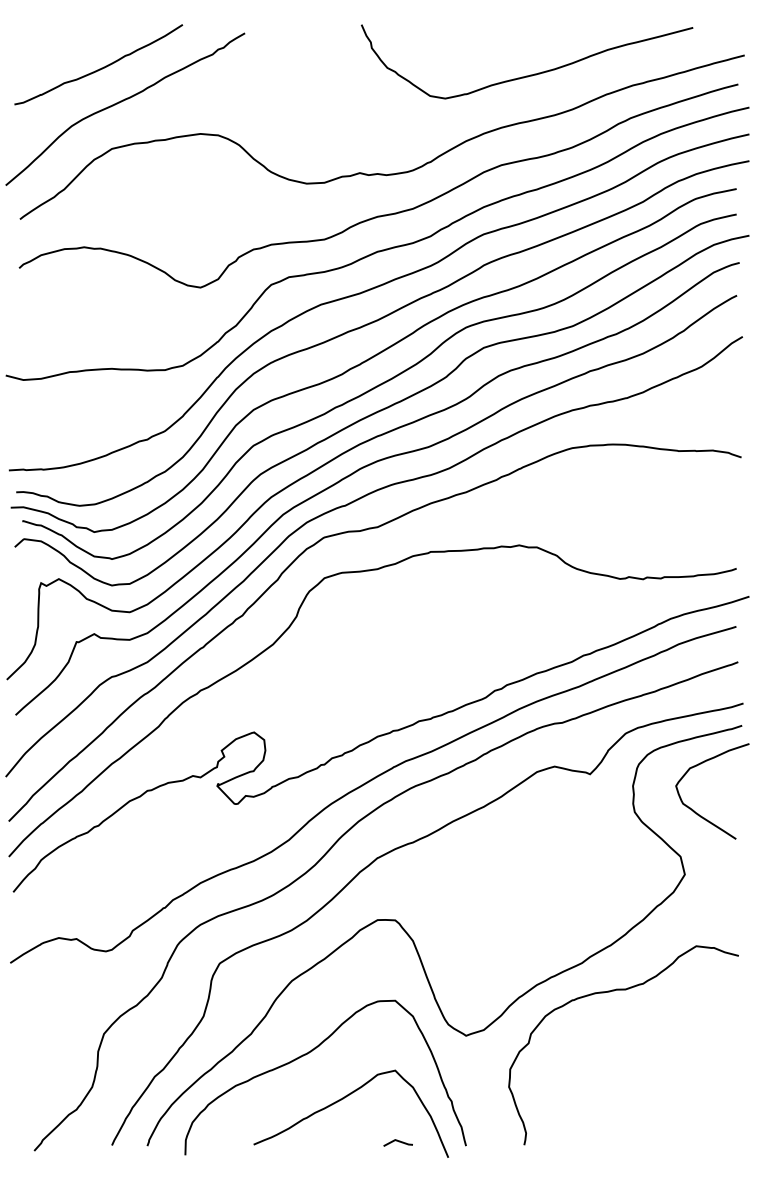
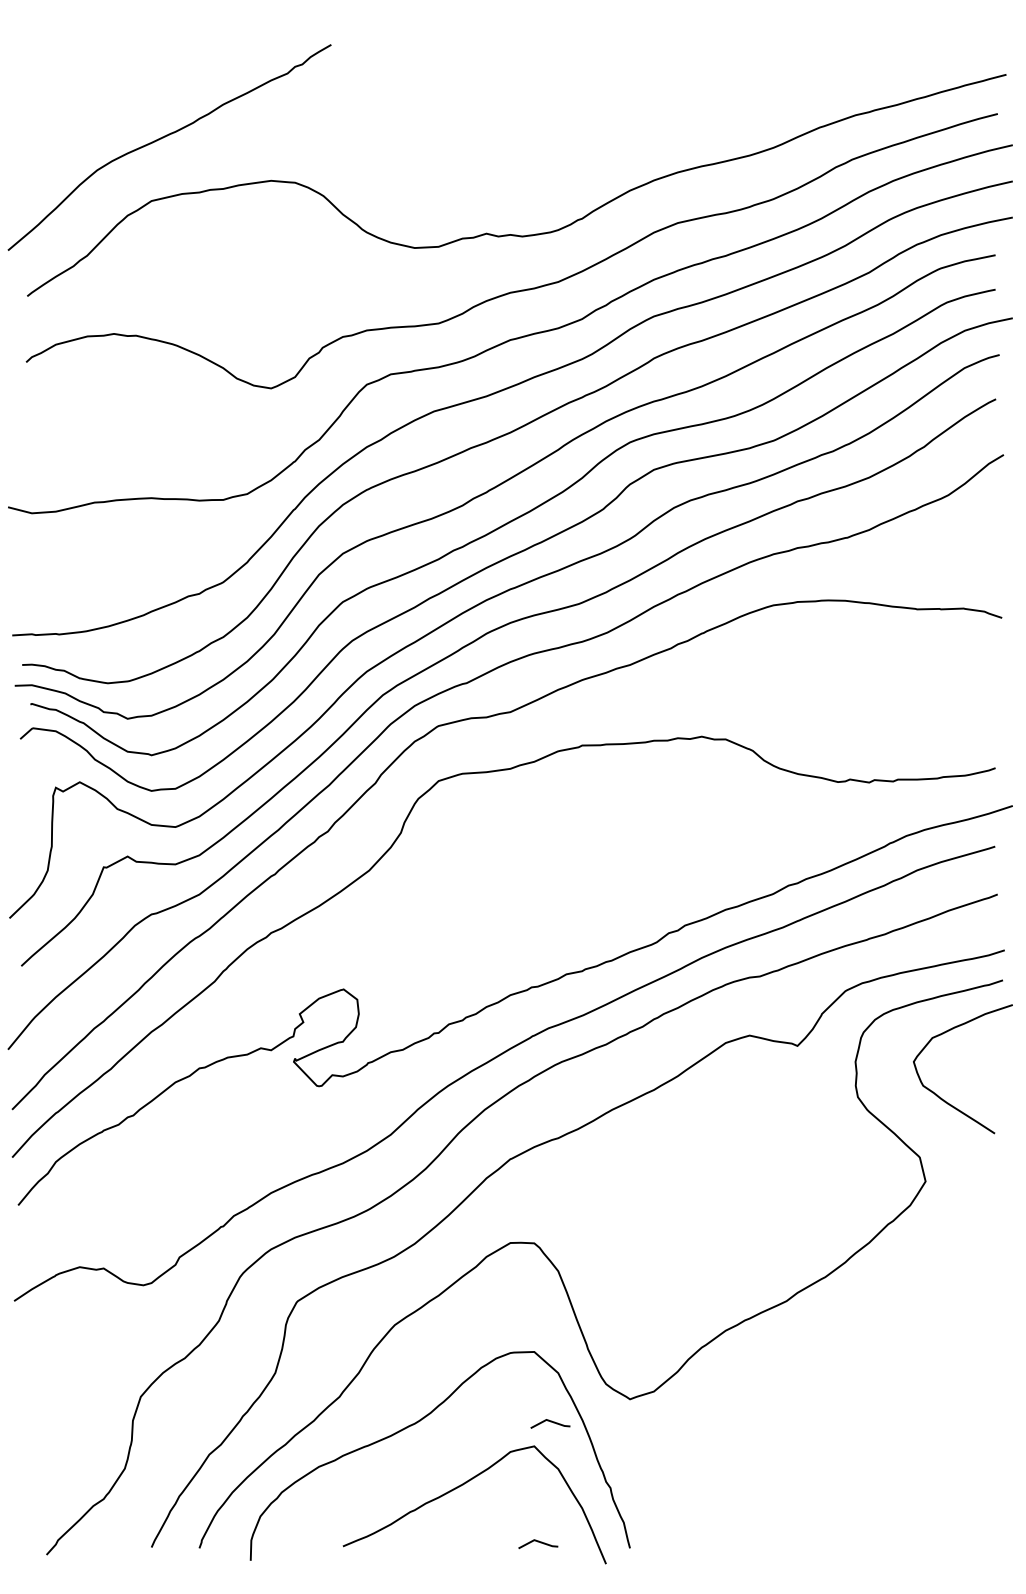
curve: (99, 68) -> (134, 92), removed
curve: (530, 74) -> (717, 100), removed
curve: (610, 992) -> (825, 1340), removed
line: (406, 1052) -> (549, 1421), added

